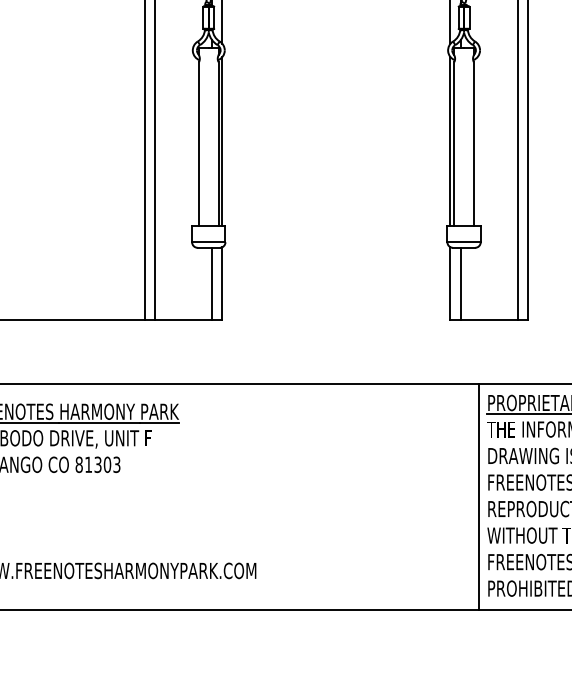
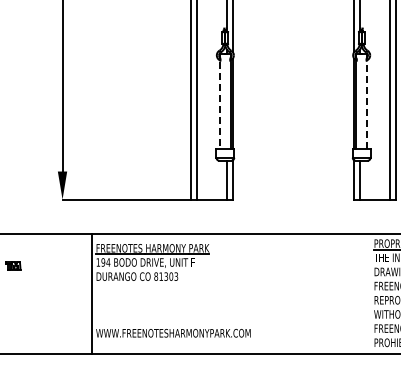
line: (199, 144) -> (220, 105), solid -> dashed
line: (473, 144) -> (366, 105), solid -> dashed
line: (478, 496) -> (369, 293), removed

